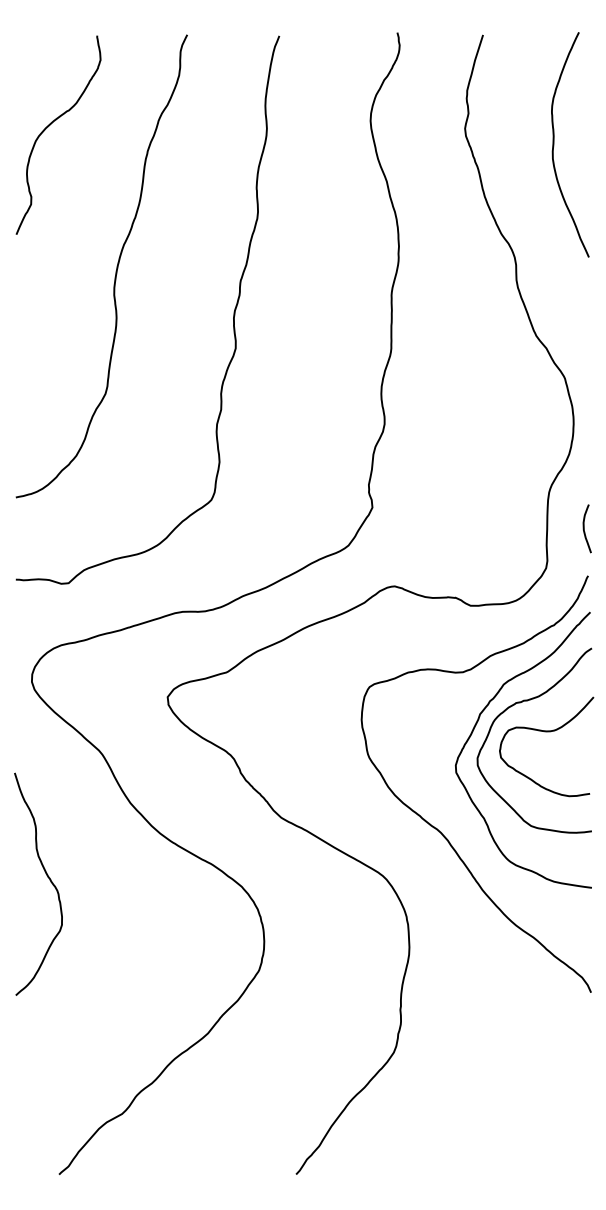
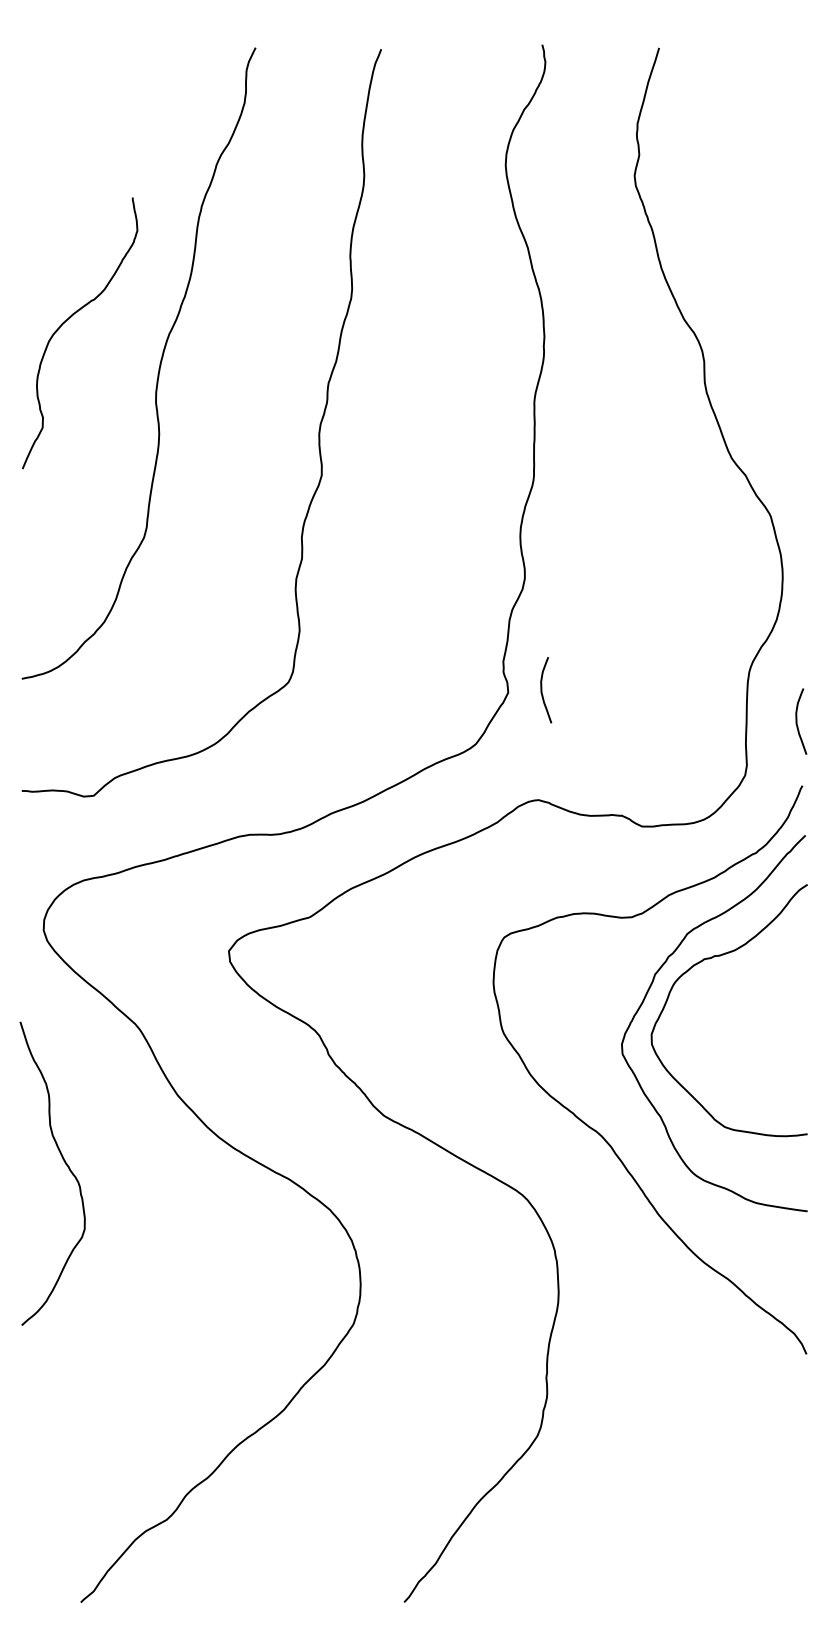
curve: (50, 125) -> (69, 320), moved
curve: (554, 144) -> (756, 197), removed
curve: (397, 505) -> (542, 689), added
curve: (546, 732) -> (745, 999), removed
curve: (47, 877) -> (64, 1164), moved

